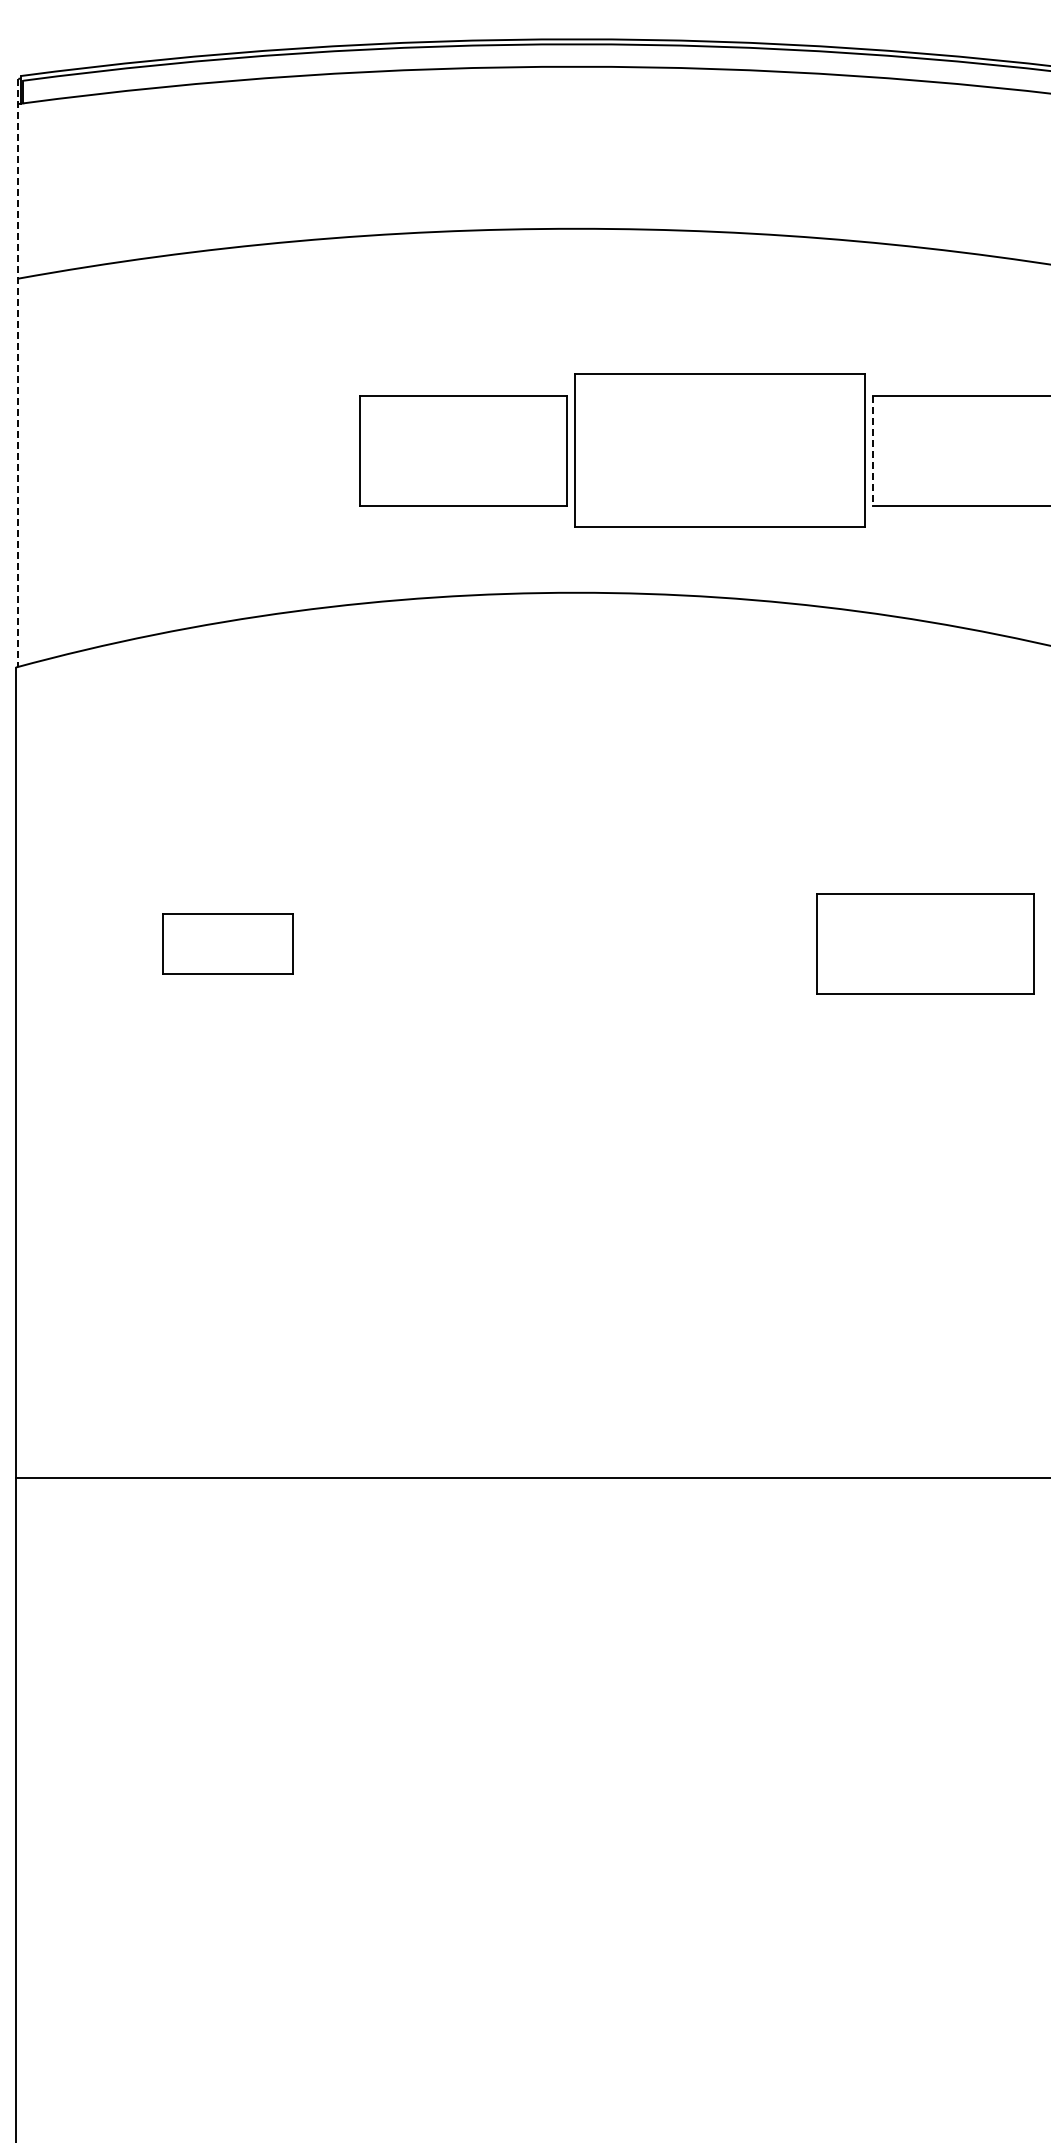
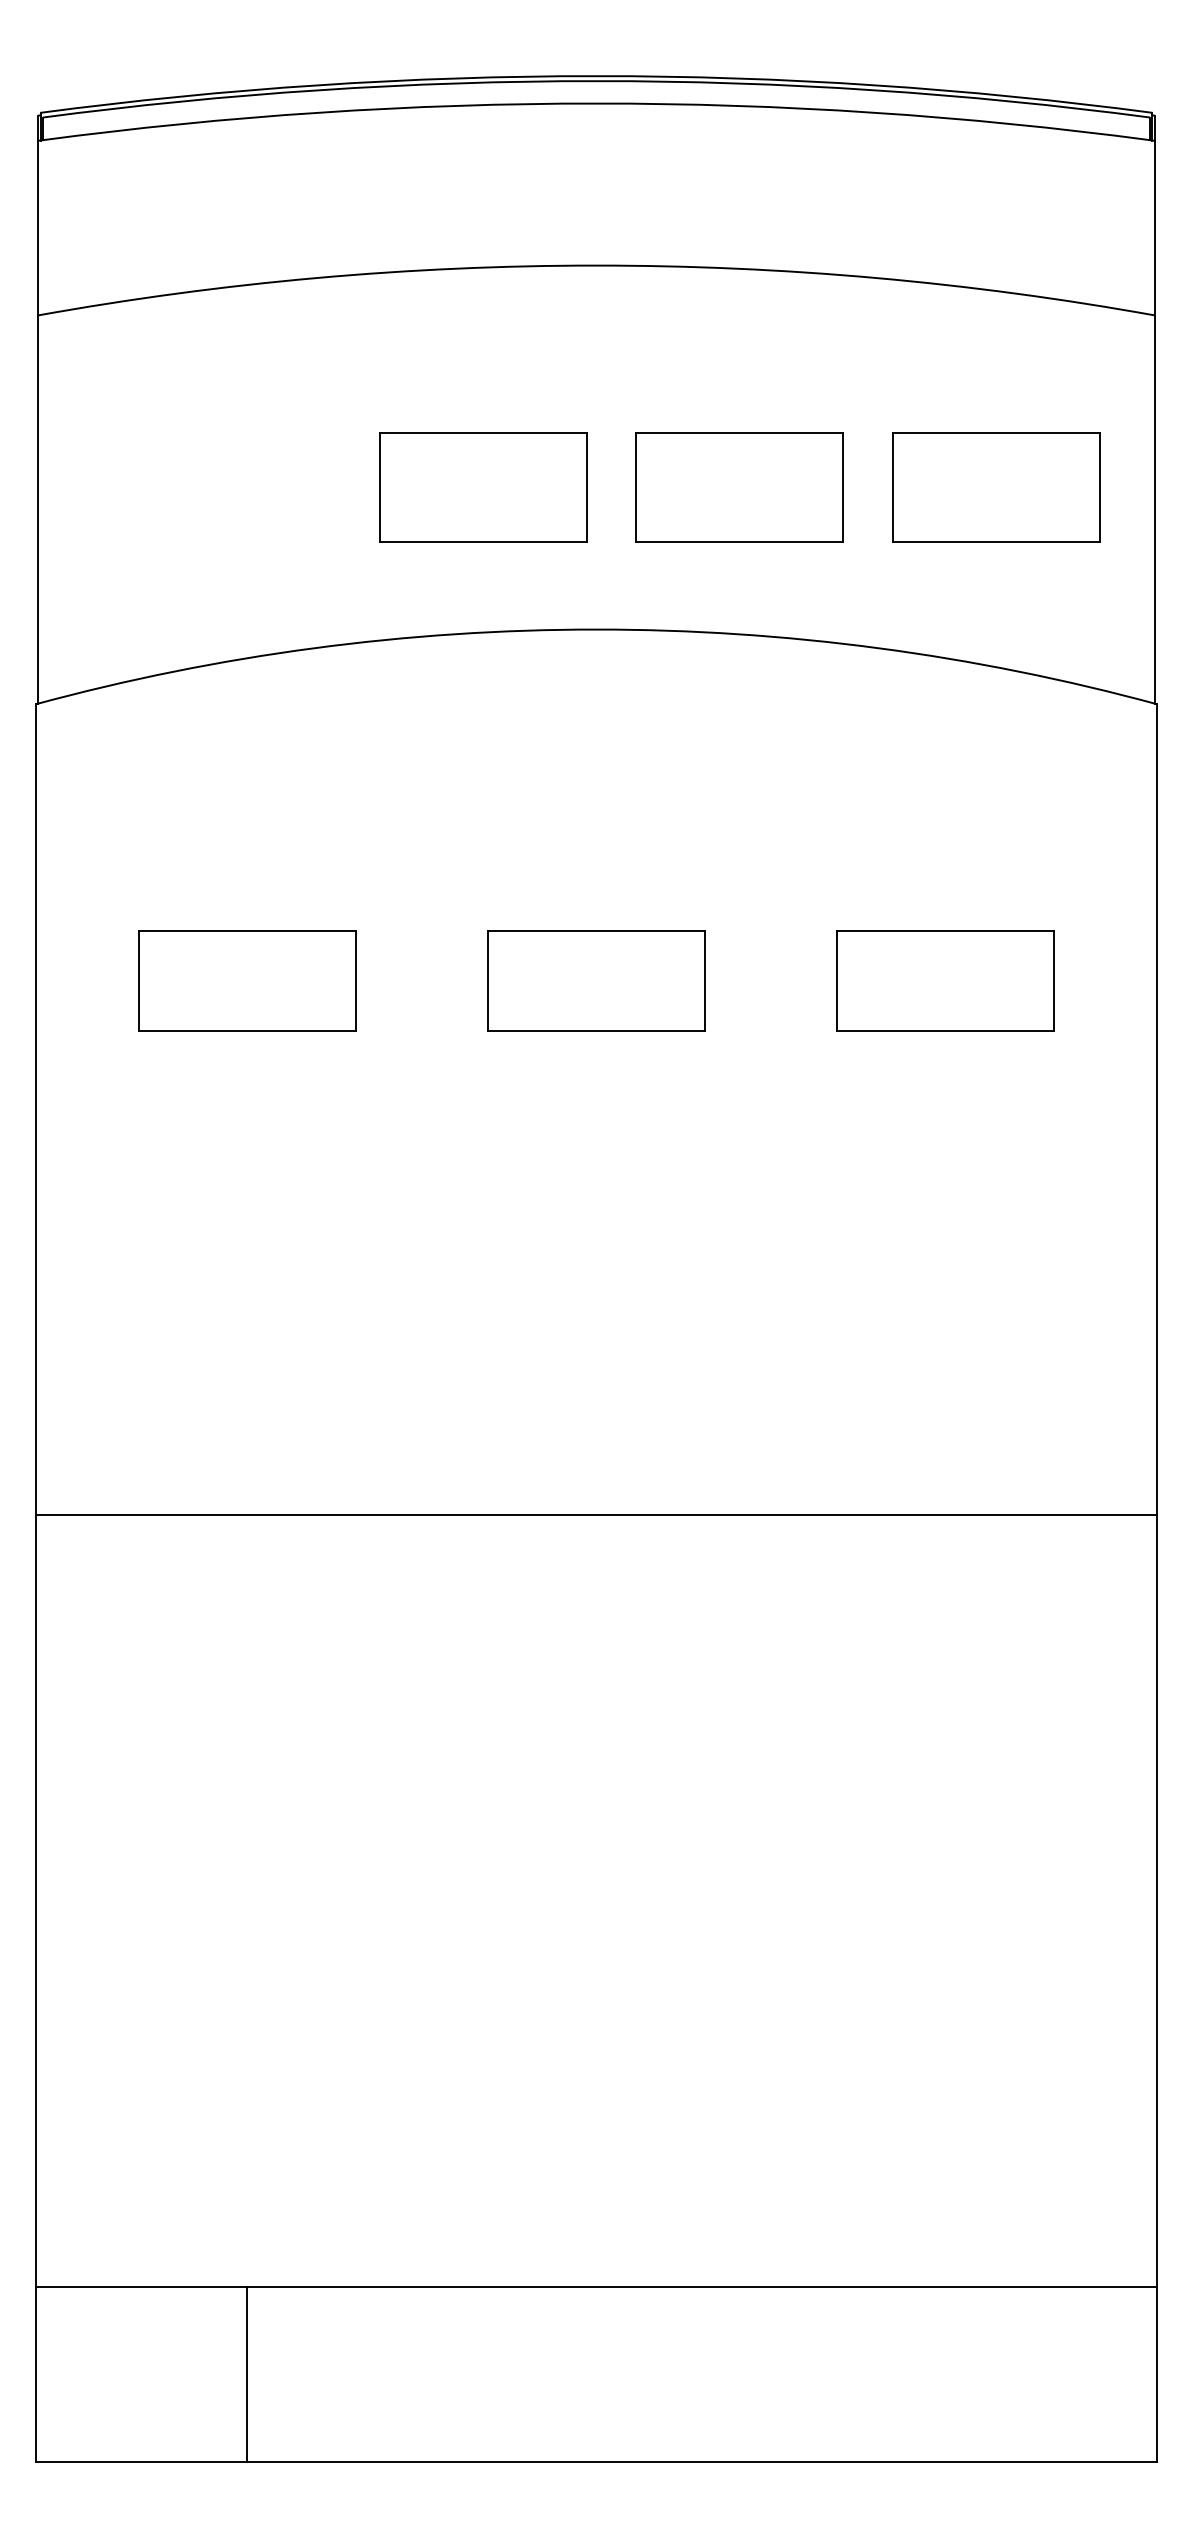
line: (18, 372) -> (38, 409), dashed -> solid
part: (719, 450) -> (739, 487), size x0.71
line: (873, 450) -> (893, 487), dashed -> solid
part: (227, 943) -> (247, 980), size x1.67
part: (576, 943) -> (596, 980), added

